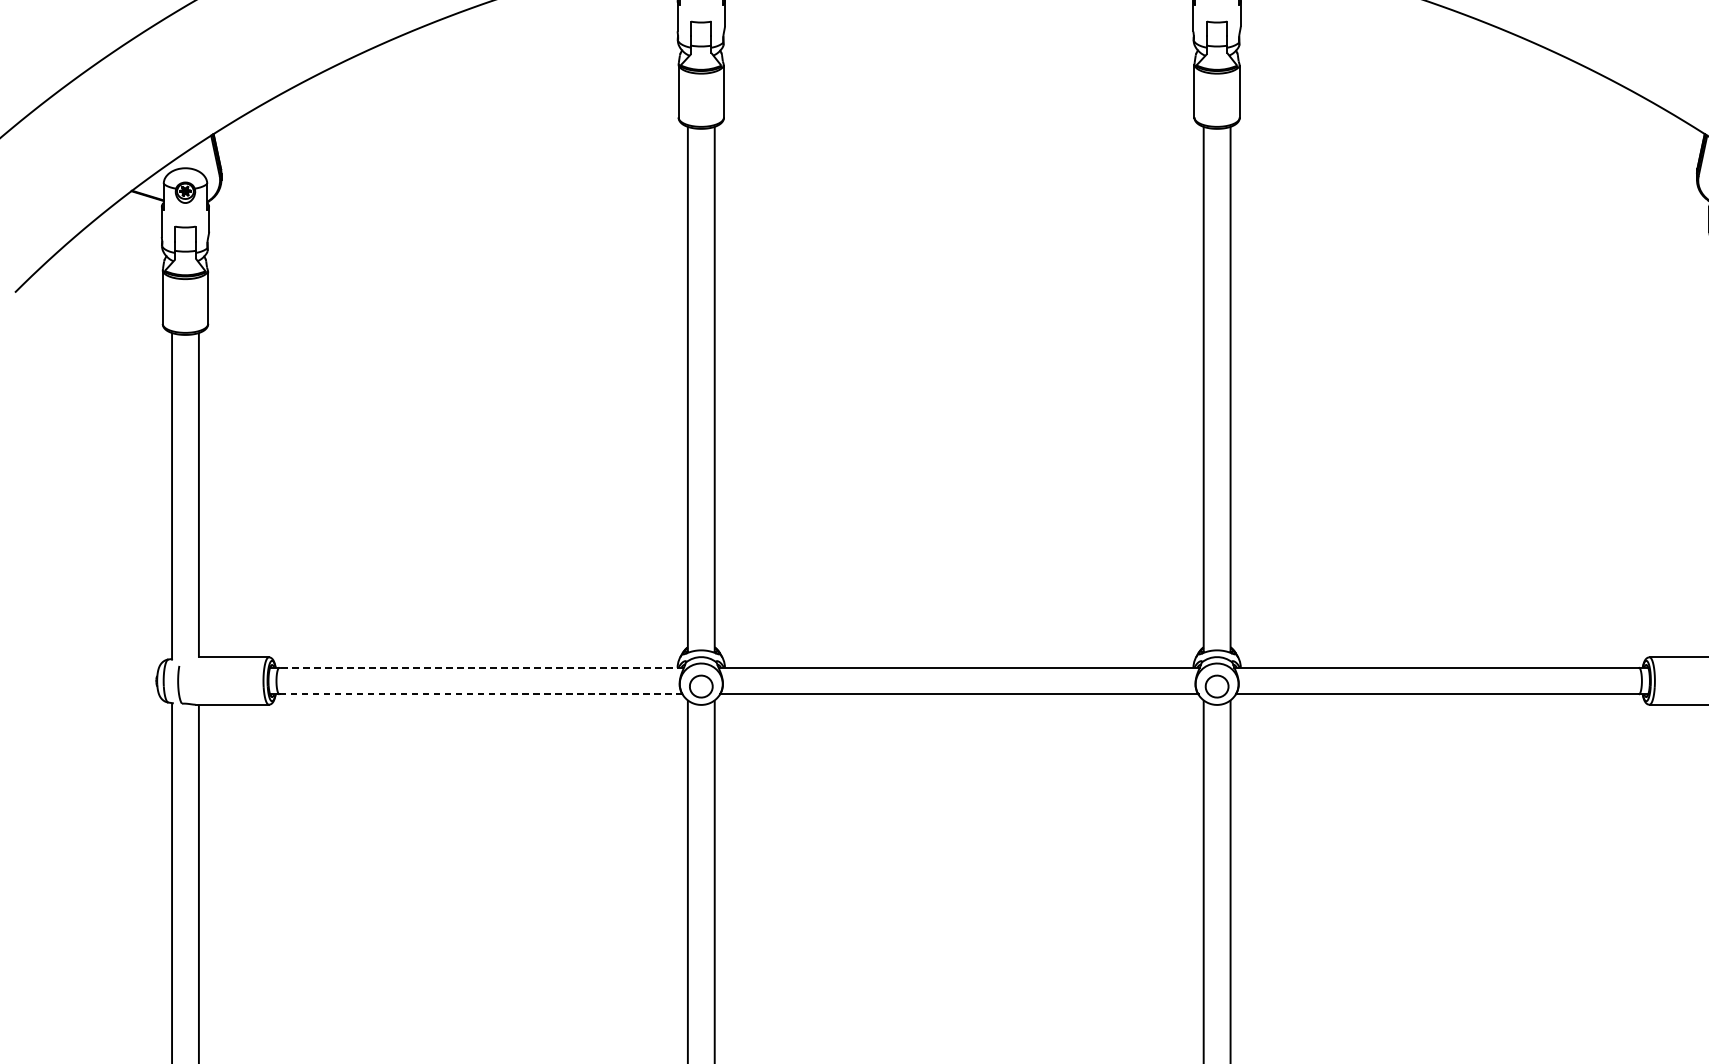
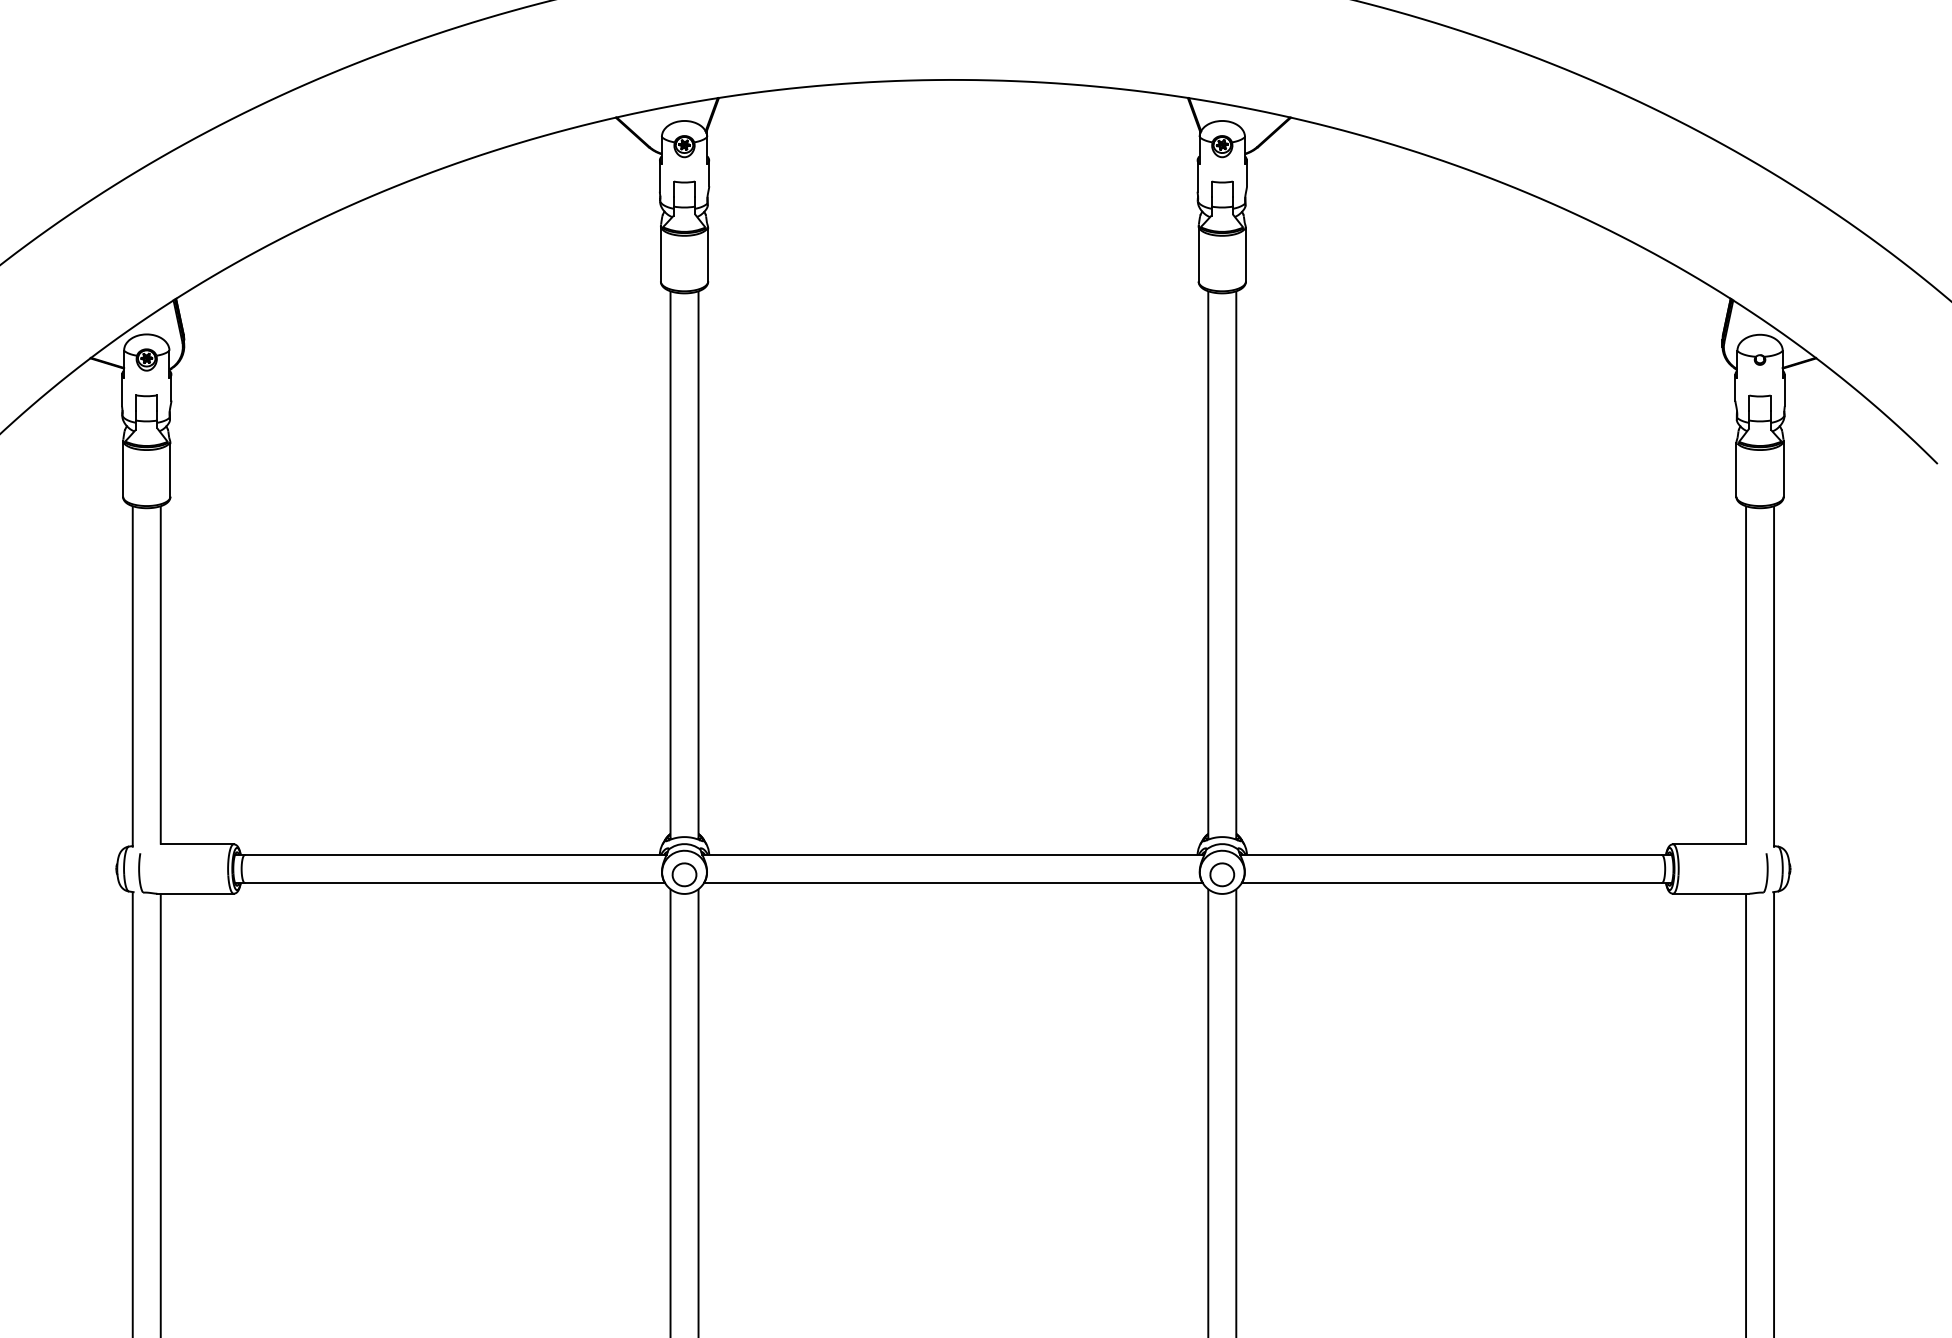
line: (481, 668) -> (455, 855), dashed -> solid
line: (481, 694) -> (455, 883), dashed -> solid

